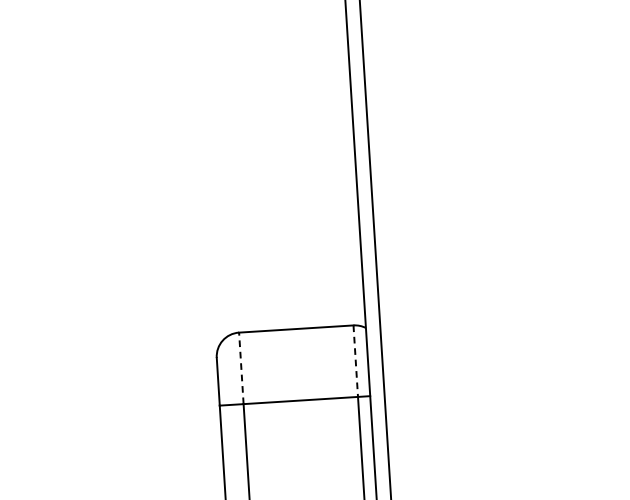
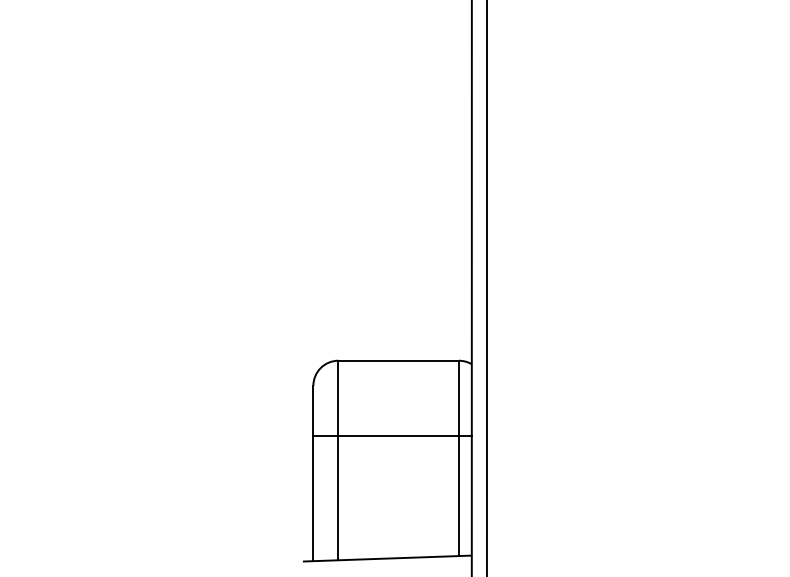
line: (355, 361) -> (458, 398), dashed -> solid
line: (241, 368) -> (338, 398), dashed -> solid

